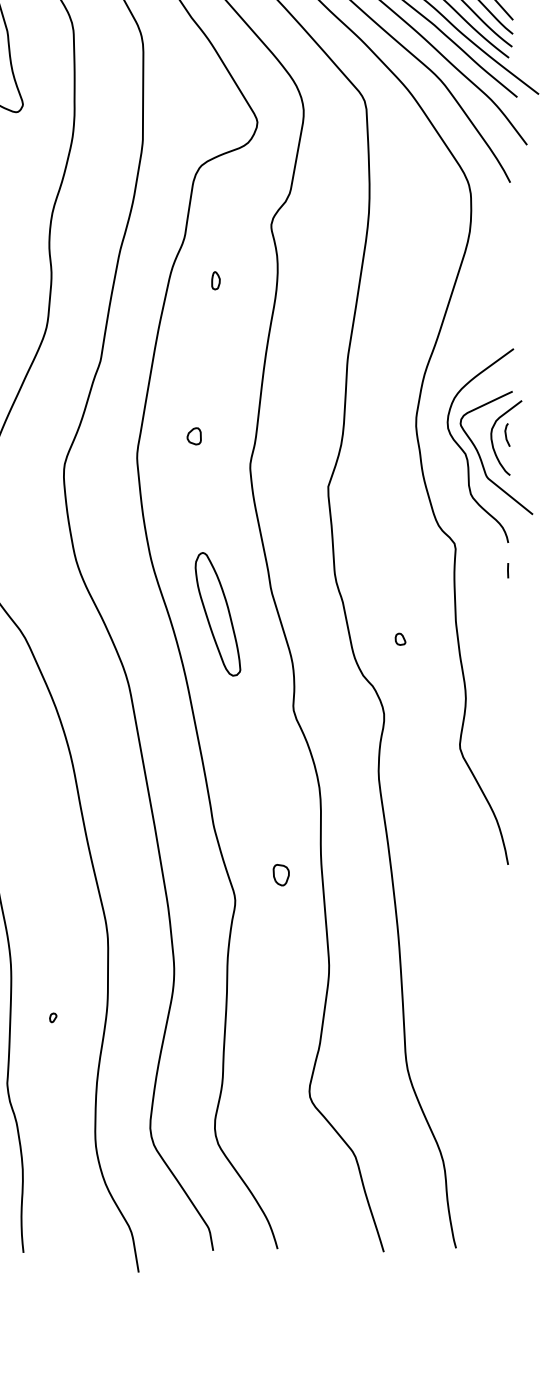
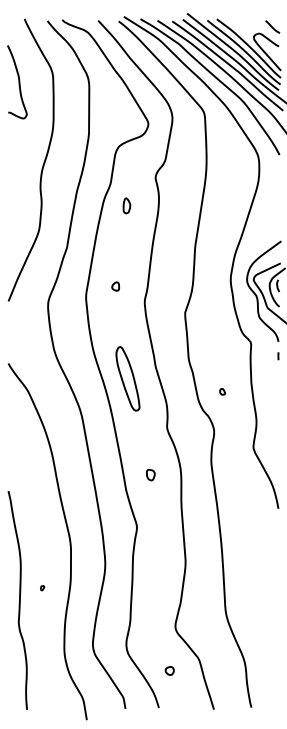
part: (215, 279) -> (126, 205), size x1.67
part: (280, 873) -> (150, 474), moved
part: (298, 1176) -> (169, 670), added

